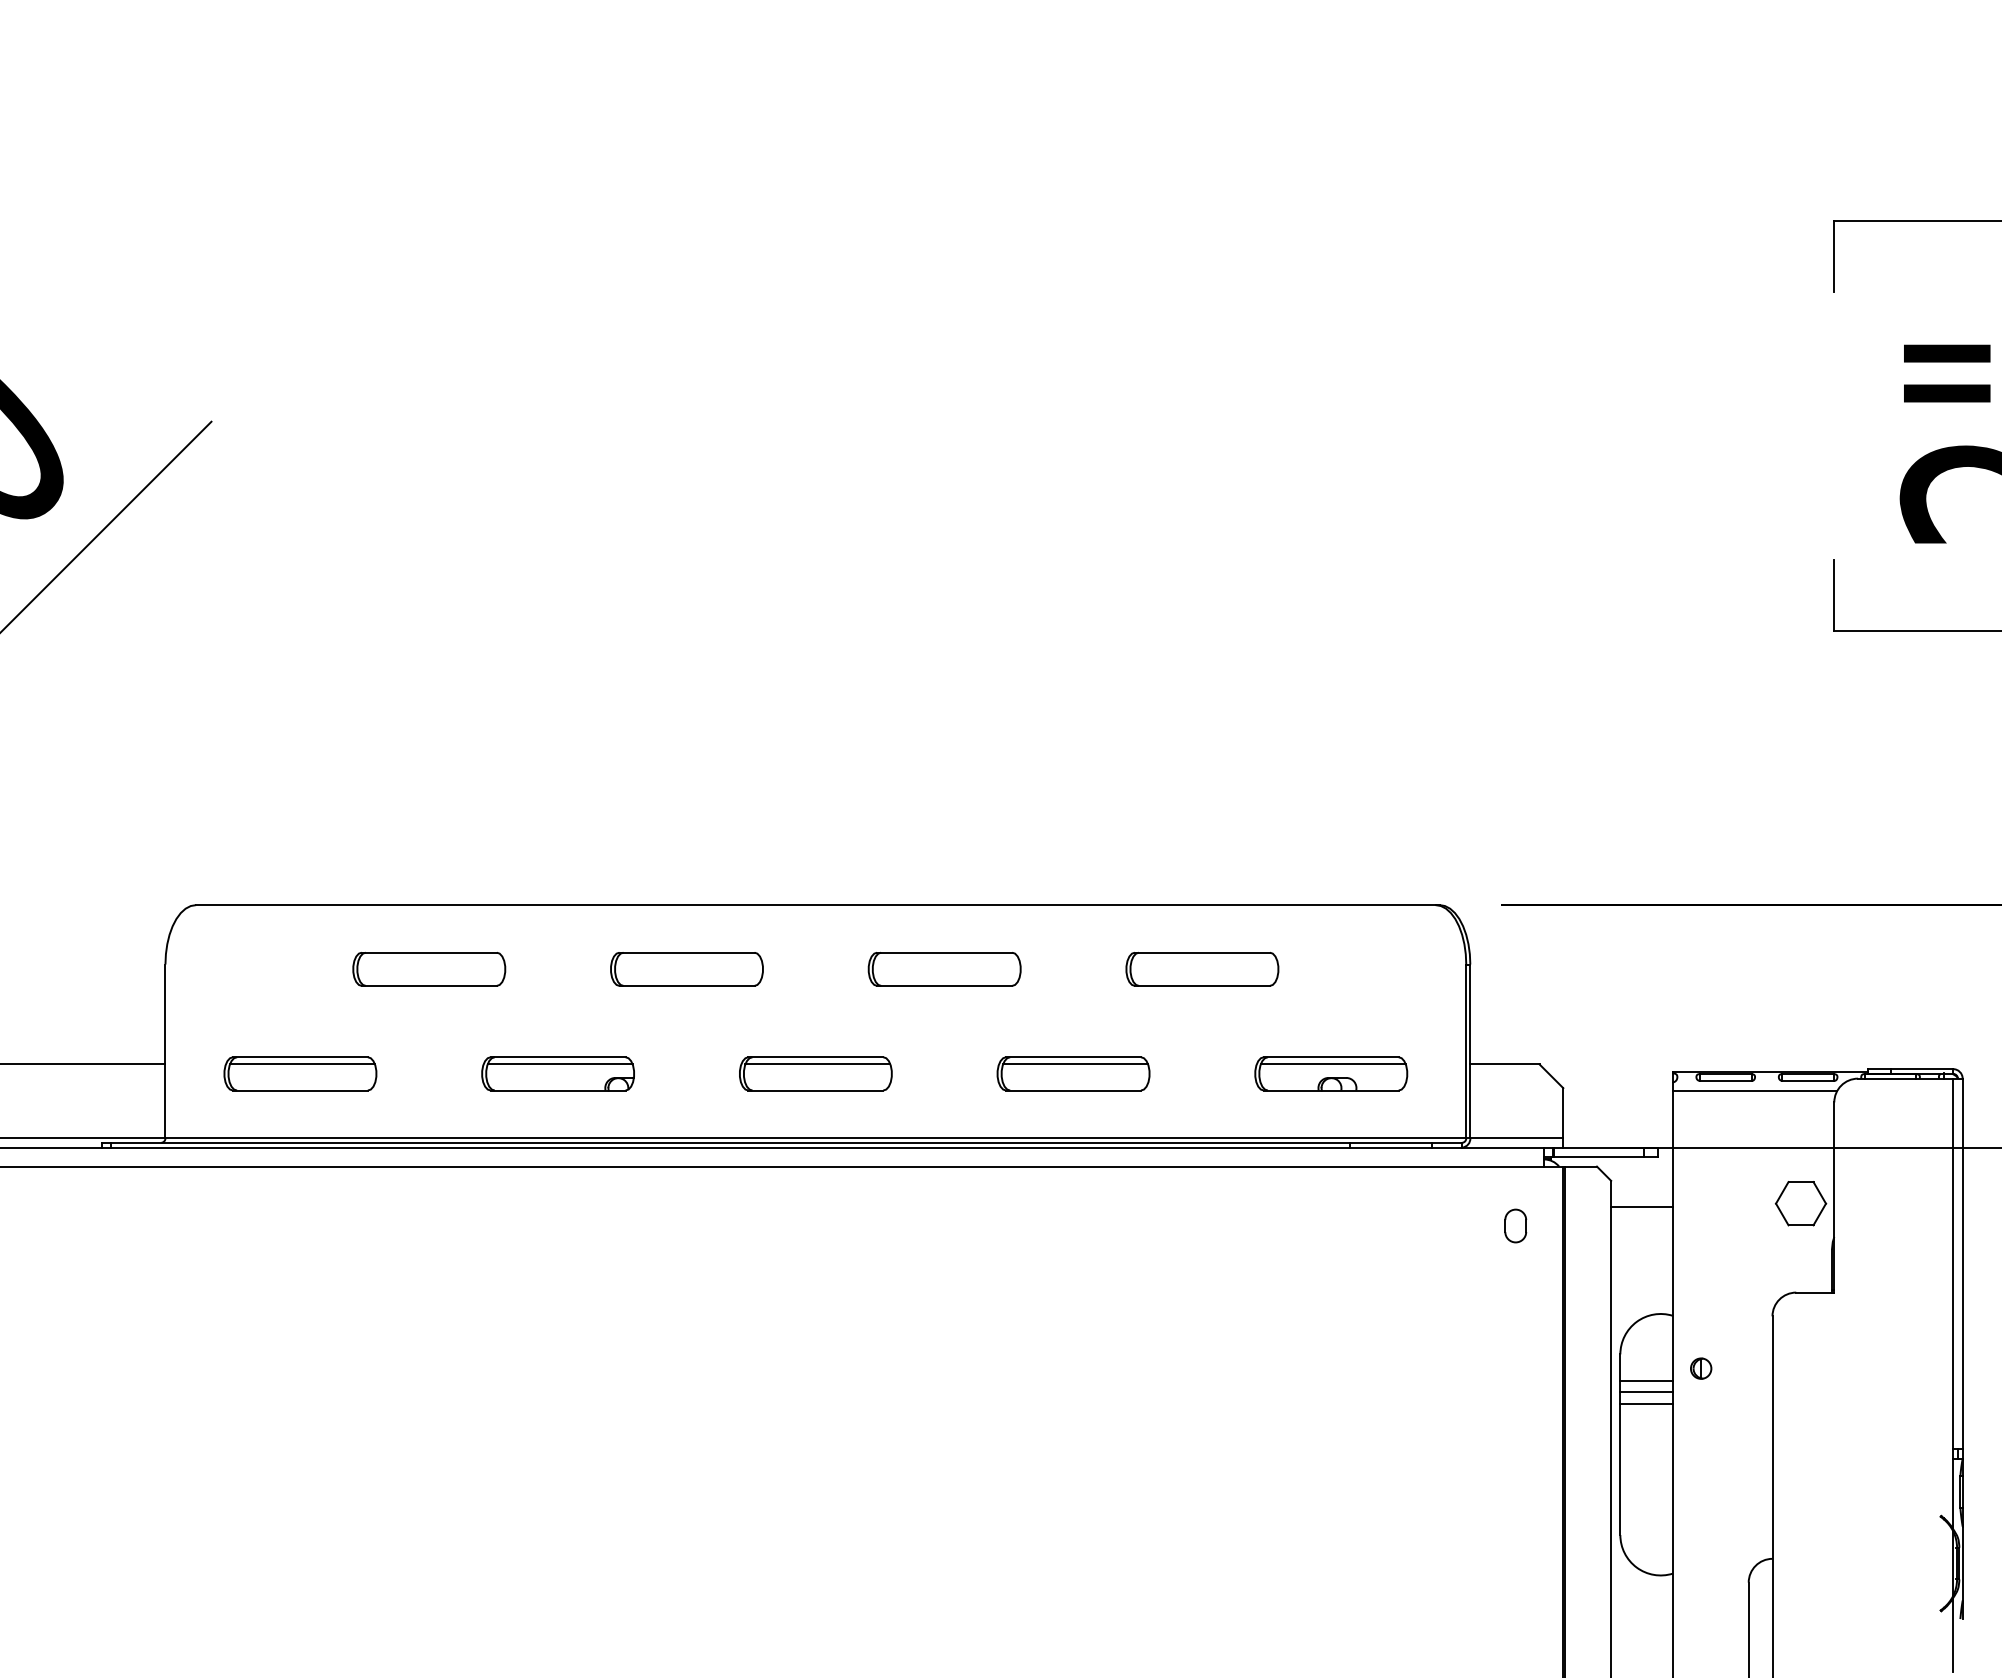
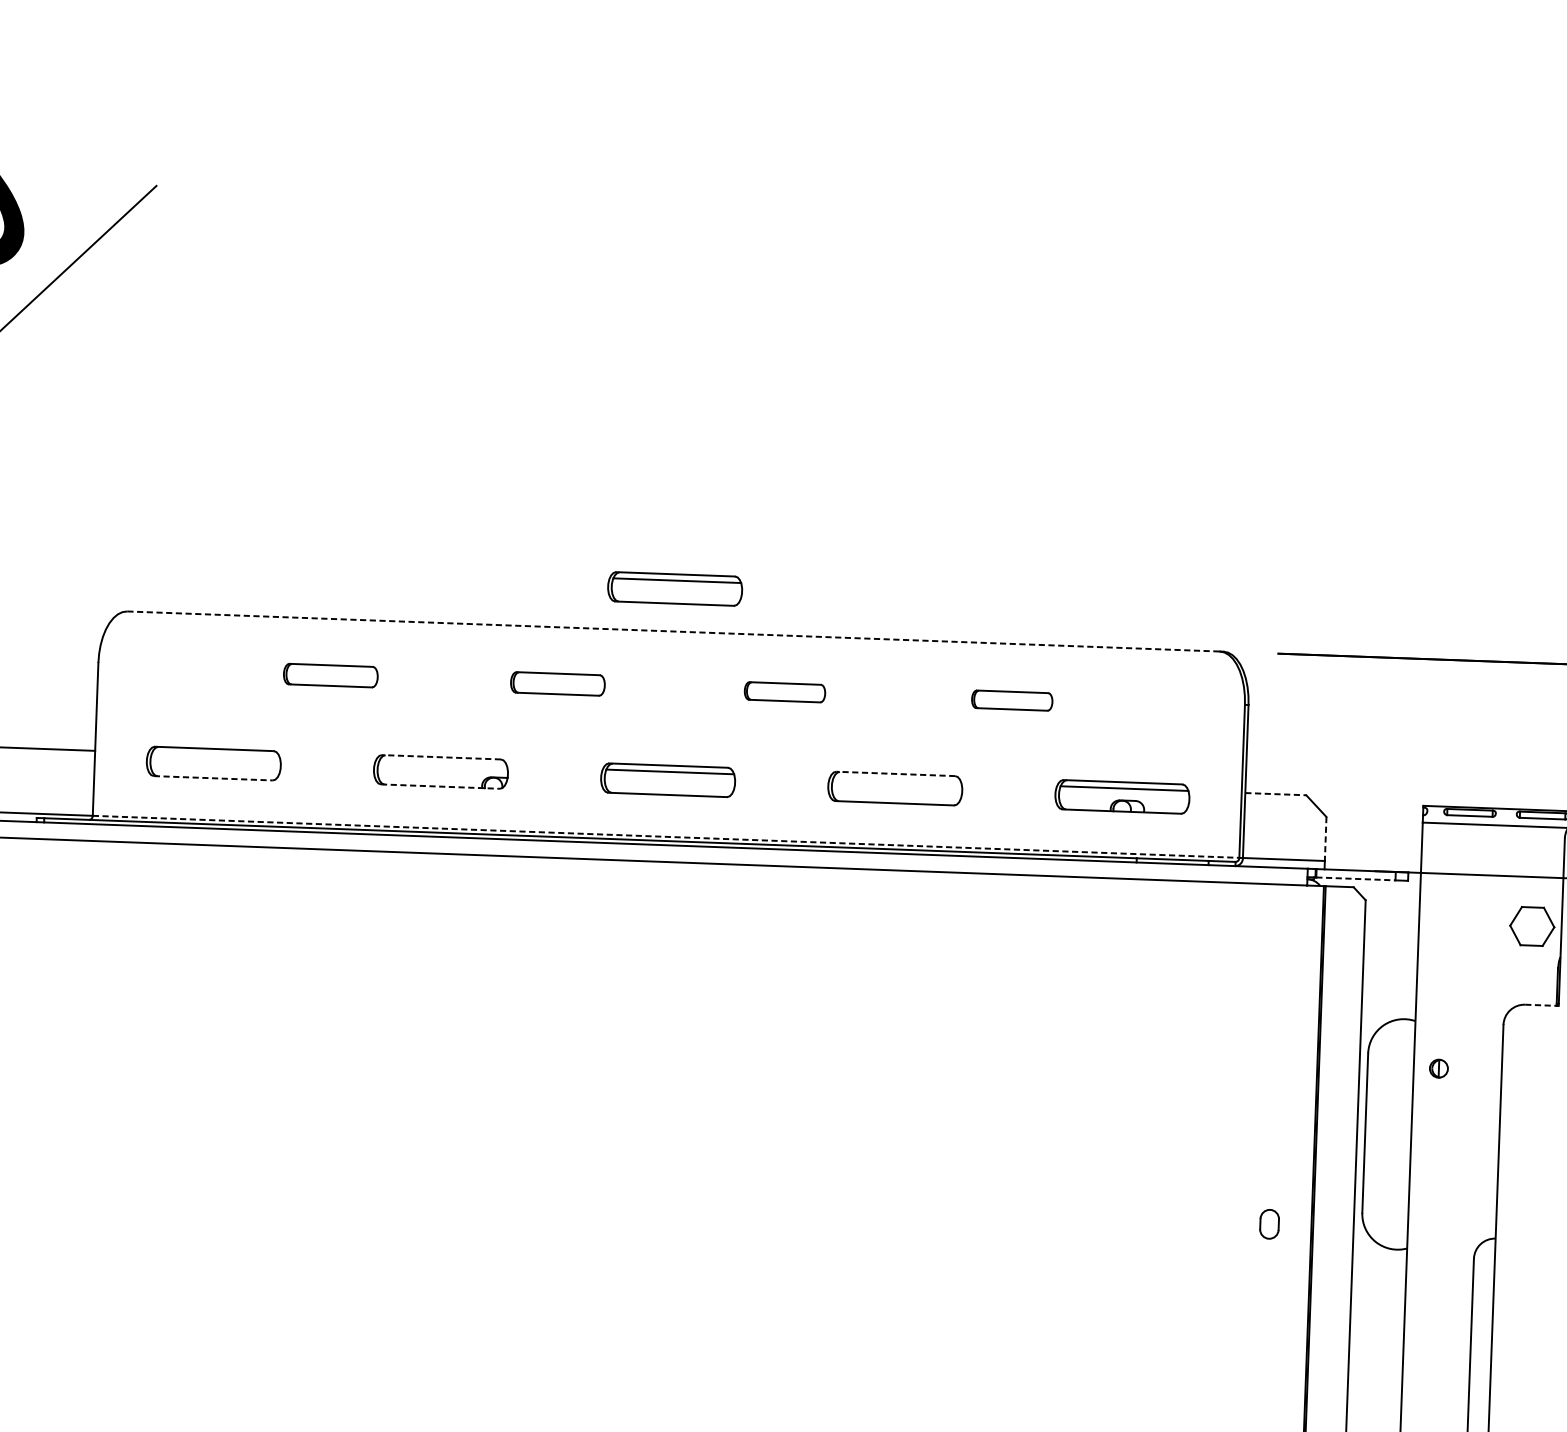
part: (815, 856) -> (674, 588), added
line: (815, 905) -> (673, 631), solid -> dashed
part: (429, 969) -> (330, 675), size x0.7
part: (686, 969) -> (557, 684), size x0.7
part: (944, 969) -> (784, 692), size x0.6
part: (1202, 969) -> (1012, 700), size x0.6
line: (557, 1057) -> (440, 757), solid -> dashed
line: (1073, 1057) -> (895, 774), solid -> dashed
line: (301, 1064) -> (215, 755), removed
line: (559, 1064) -> (442, 763), removed
line: (1075, 1064) -> (897, 780), removed
line: (1504, 1064) -> (1275, 794), solid -> dashed
line: (300, 1090) -> (213, 778), solid -> dashed
line: (558, 1090) -> (440, 786), solid -> dashed
line: (1563, 1113) -> (1325, 839), solid -> dashed
line: (816, 1138) -> (666, 837), solid -> dashed
line: (1599, 1157) -> (1356, 879), solid -> dashed
line: (1641, 1207) -> (1391, 924), removed
part: (1515, 1225) -> (1269, 1223), moved
line: (1815, 1292) -> (1542, 1005), solid -> dashed
line: (1646, 1380) -> (1390, 1077), removed
line: (1646, 1392) -> (1389, 1087), removed
line: (1646, 1404) -> (1389, 1098), removed

